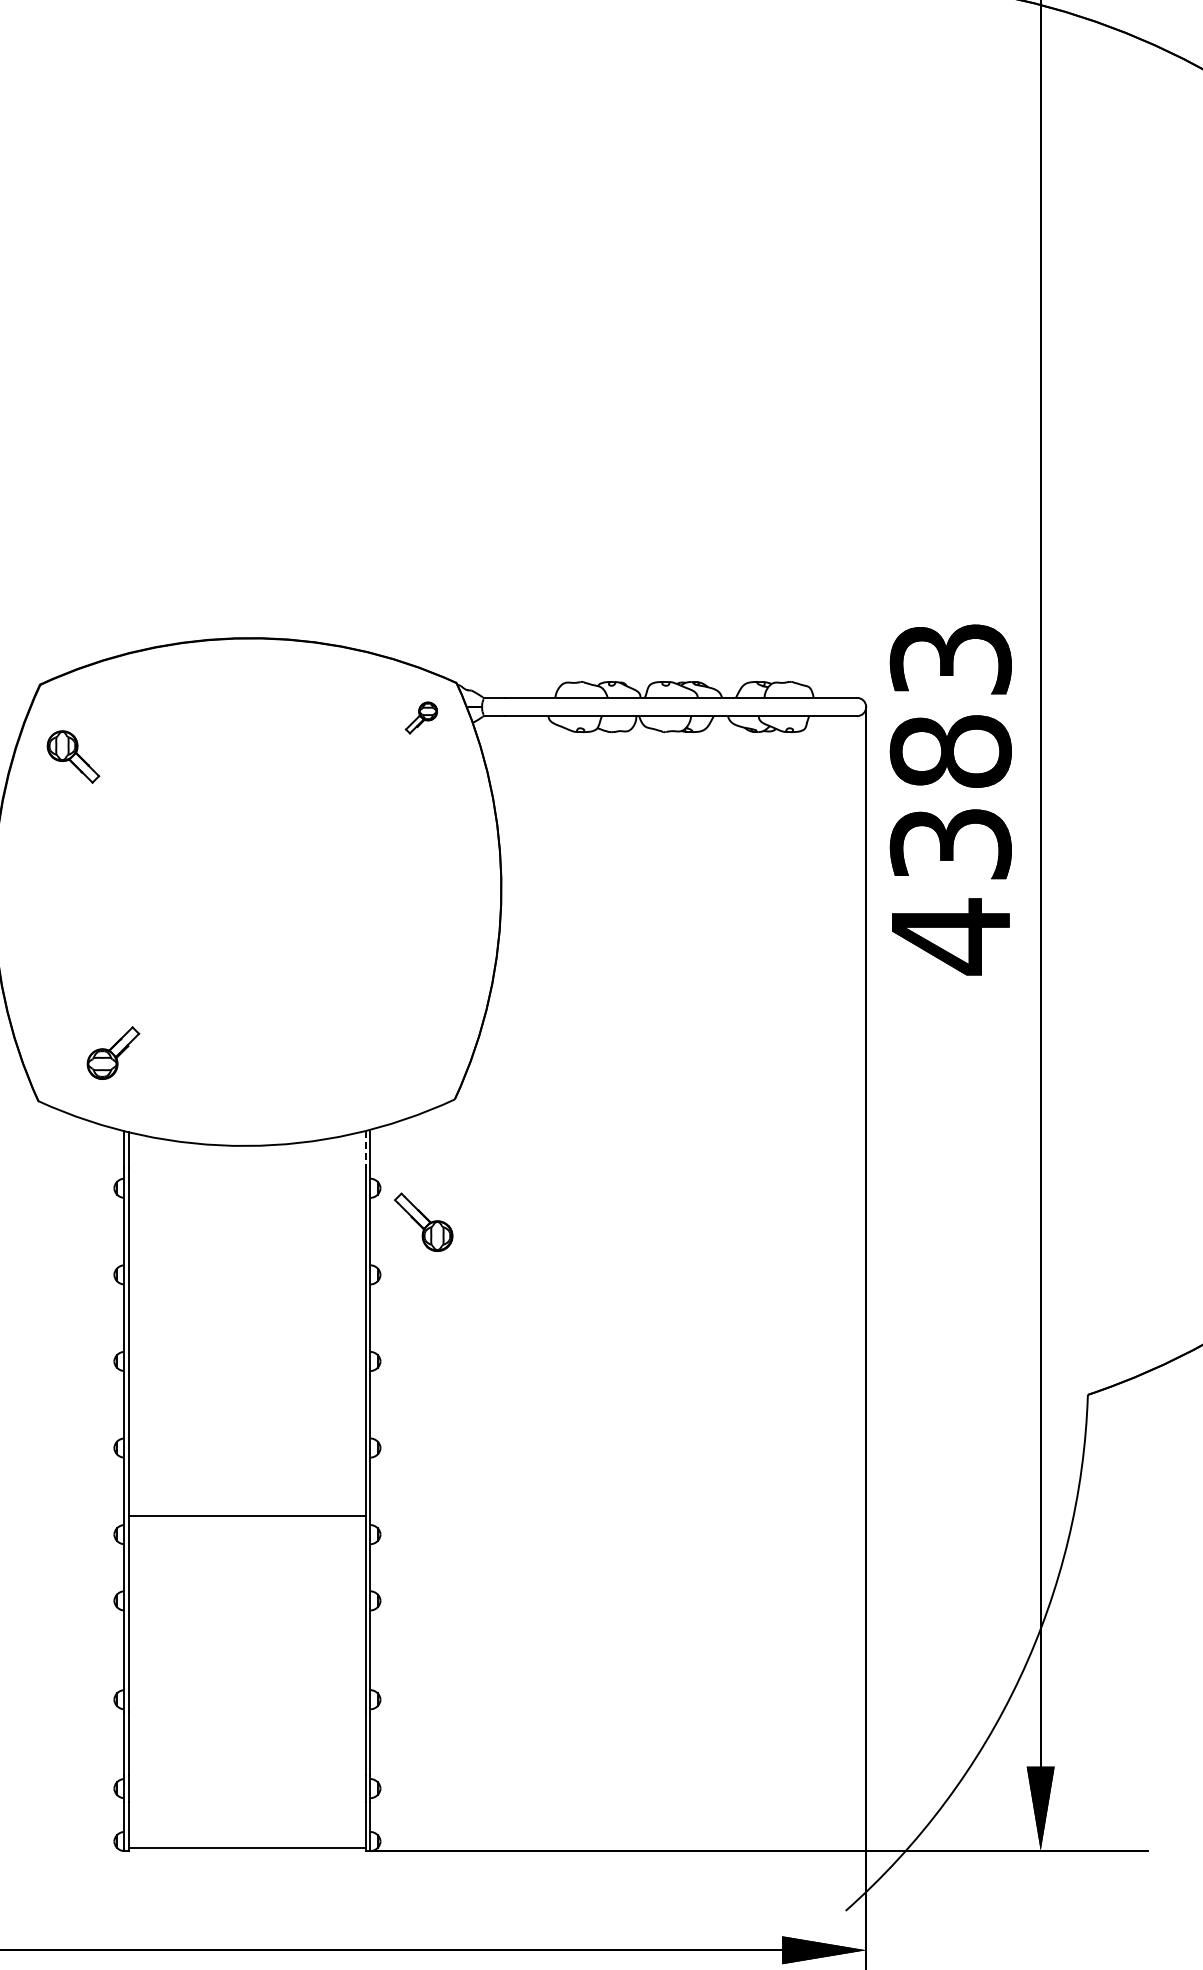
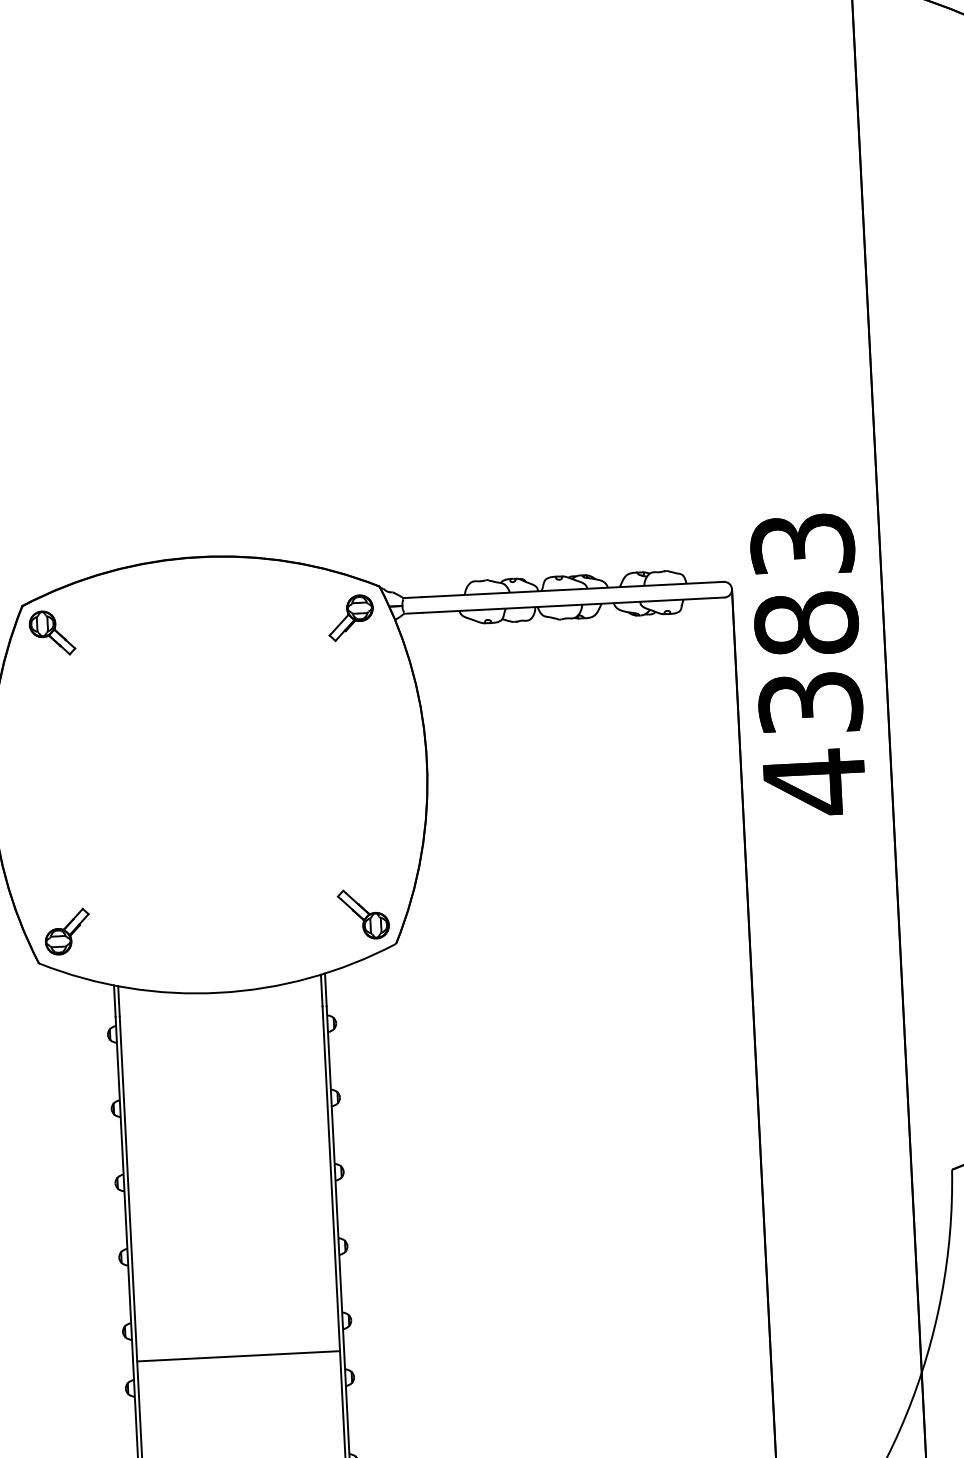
part: (421, 717) -> (350, 617), size x1.67
part: (73, 756) -> (52, 632), moved
part: (113, 1052) -> (67, 931), moved
line: (365, 1149) -> (321, 990), dashed -> solid
part: (423, 1221) -> (363, 913), moved
line: (247, 1515) -> (238, 1356), moved

